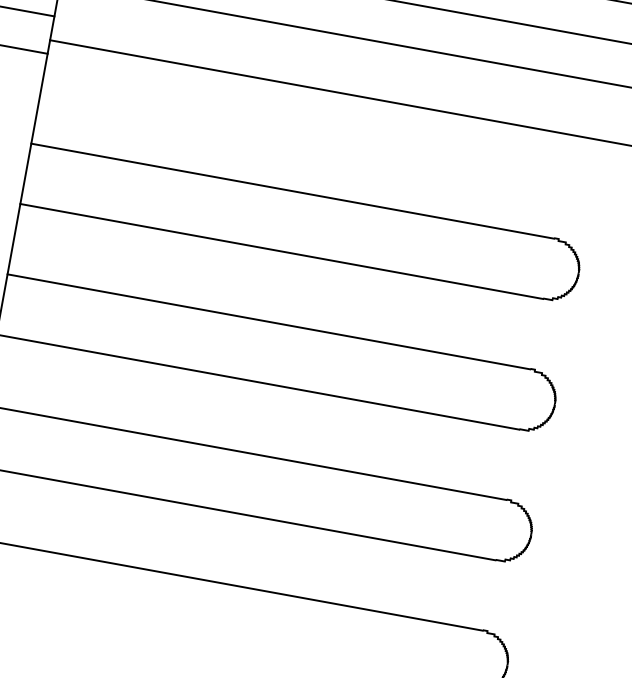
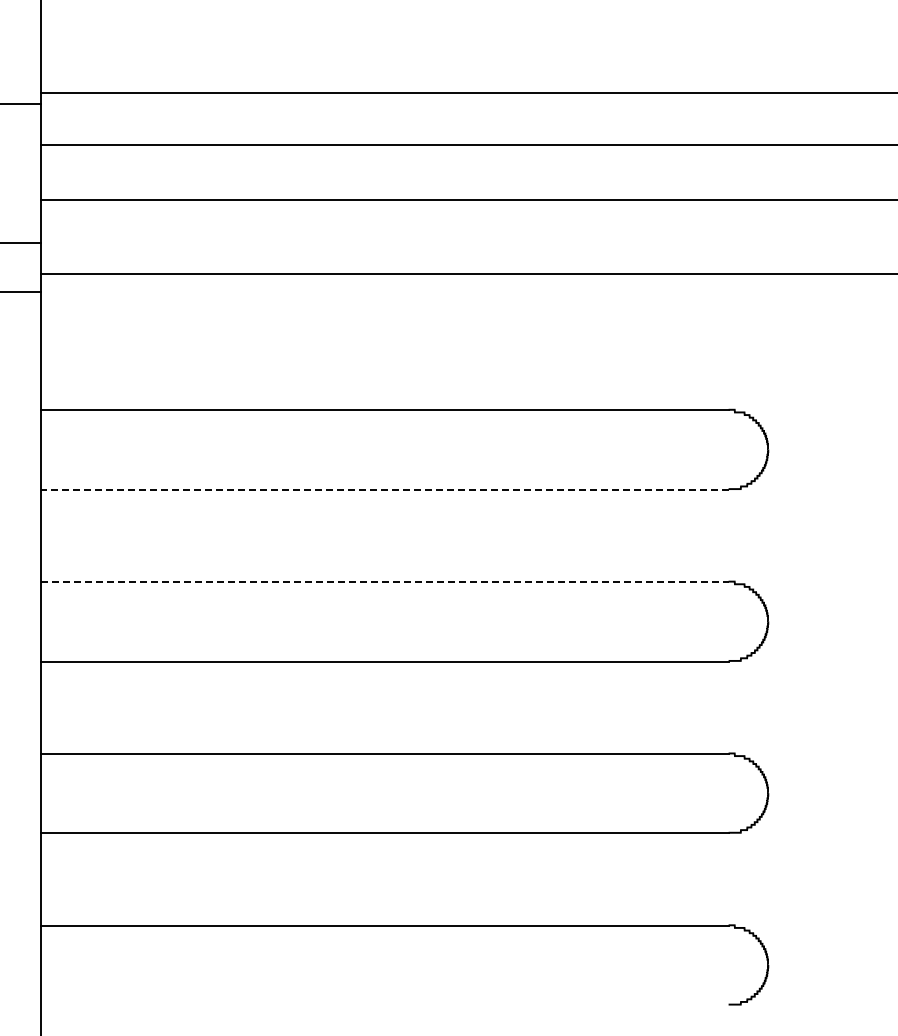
line: (281, 251) -> (384, 489), solid -> dashed
line: (268, 321) -> (384, 582), solid -> dashed

